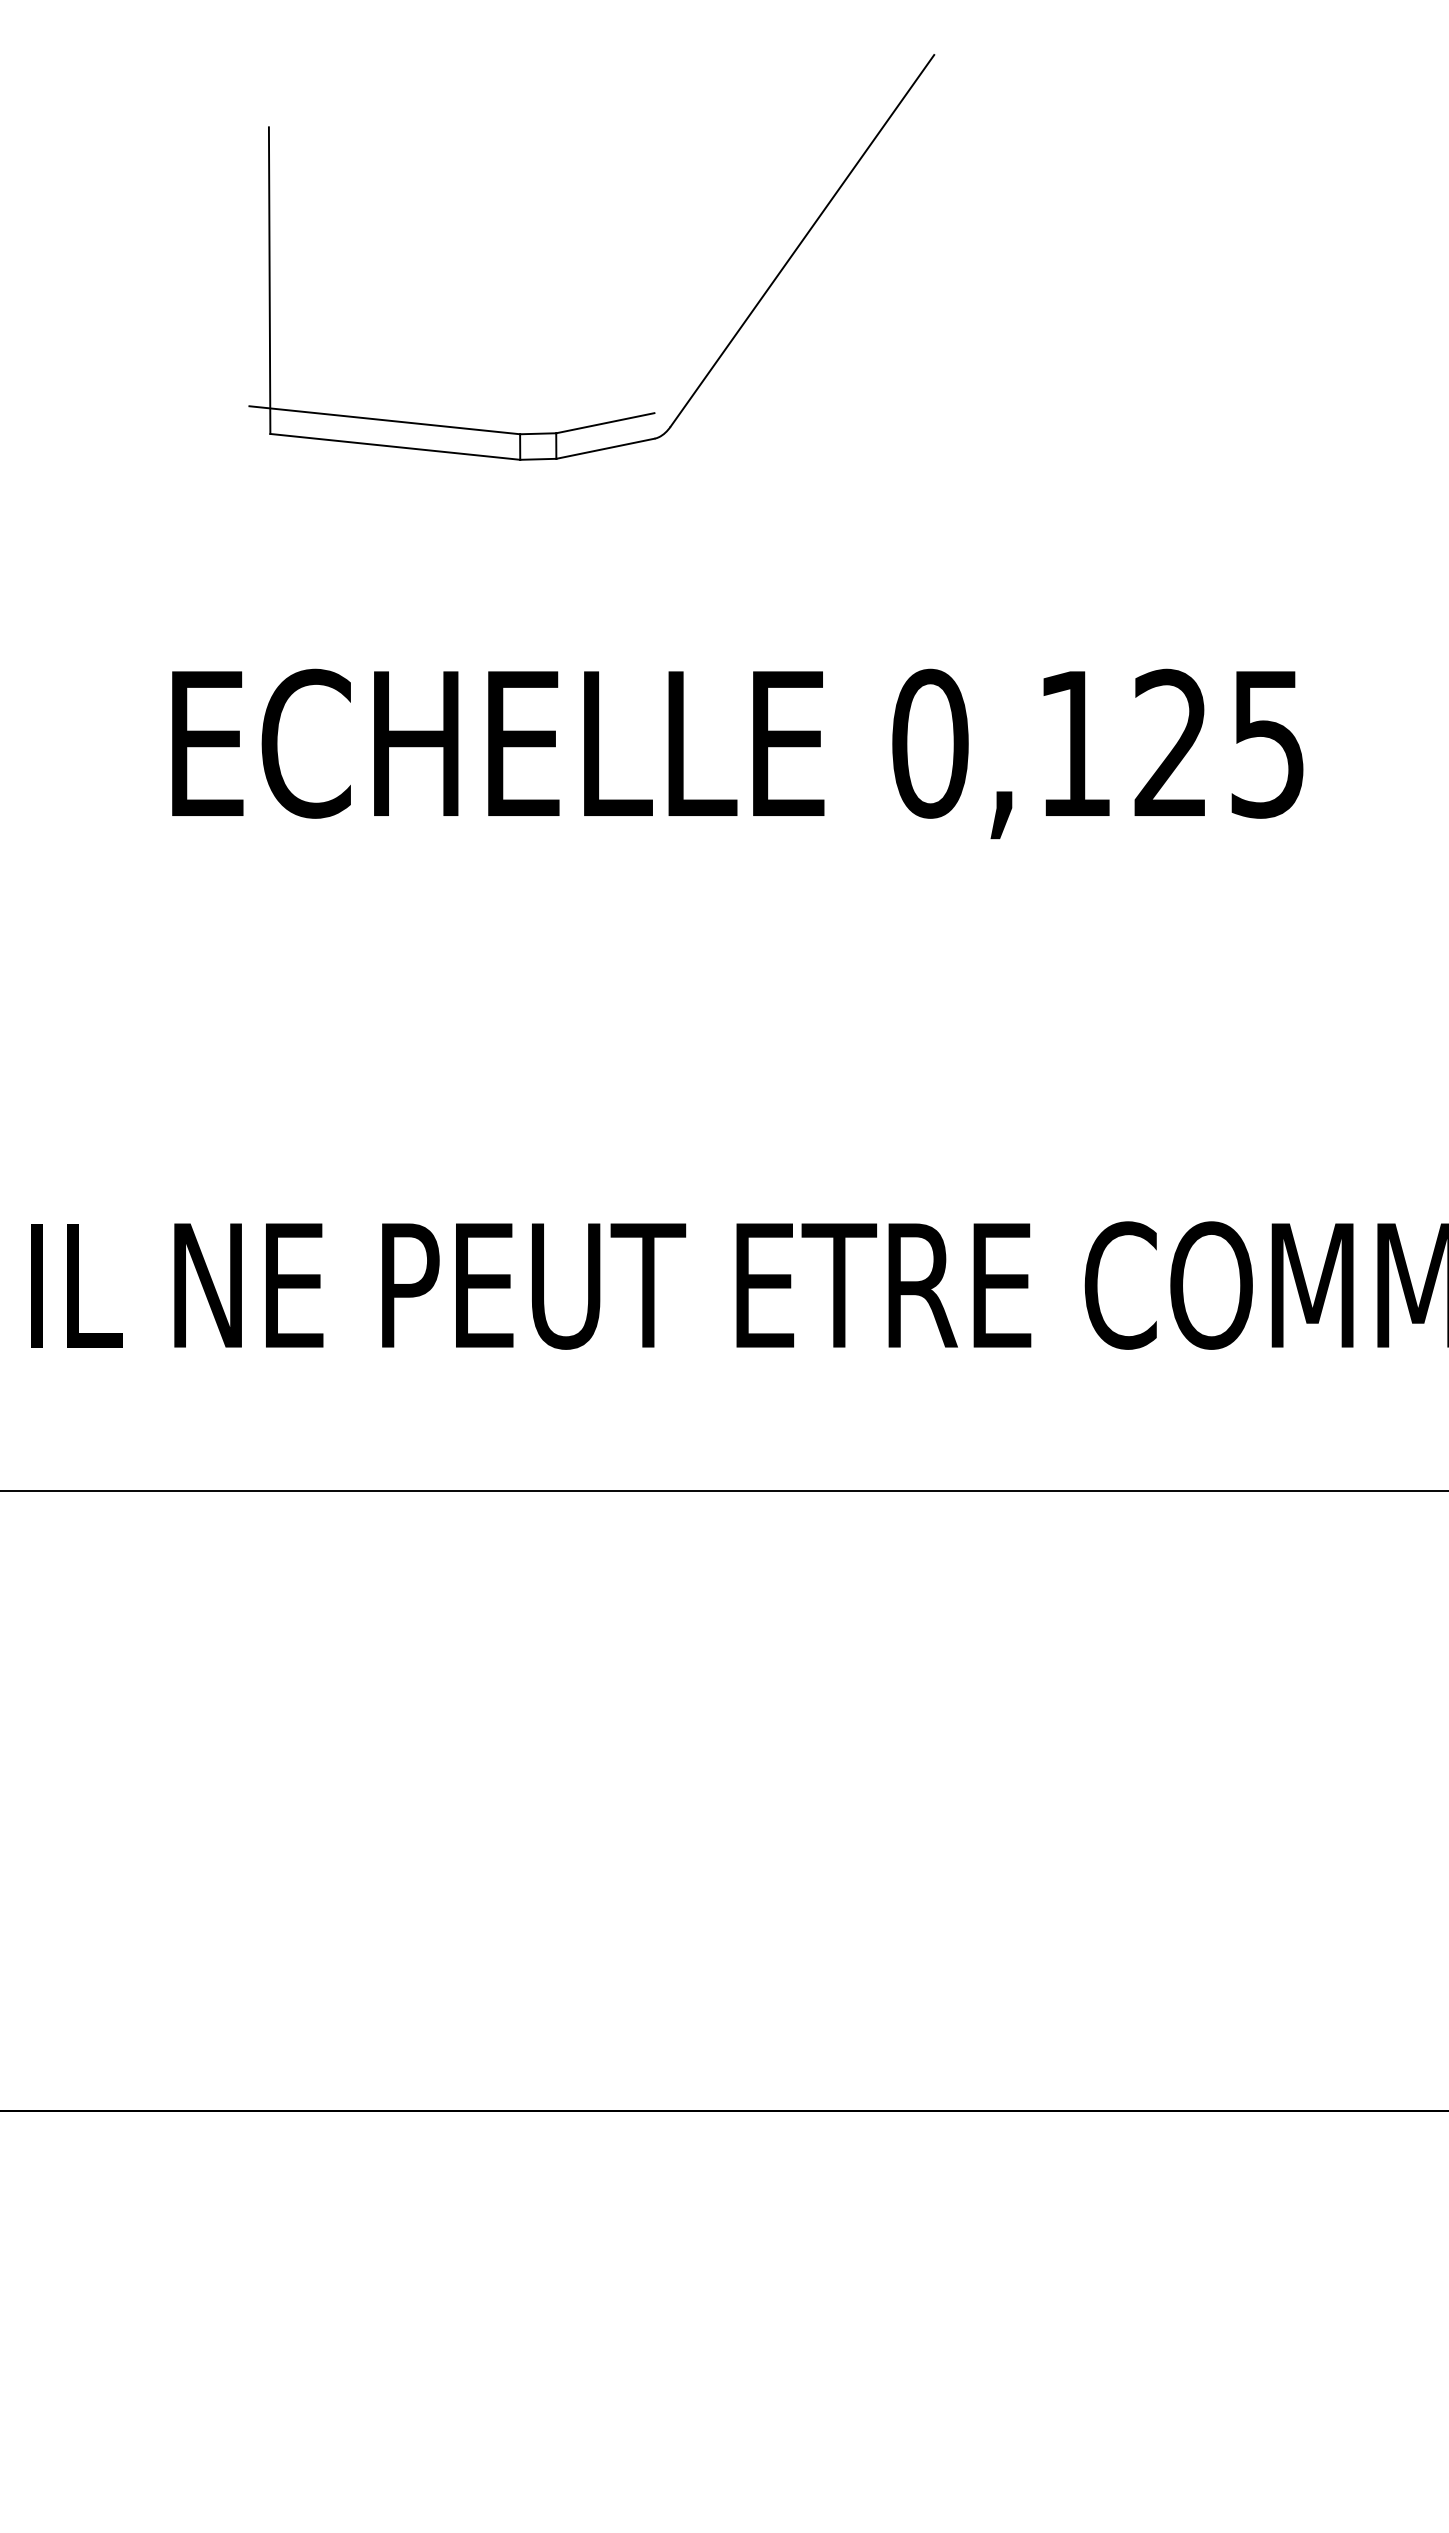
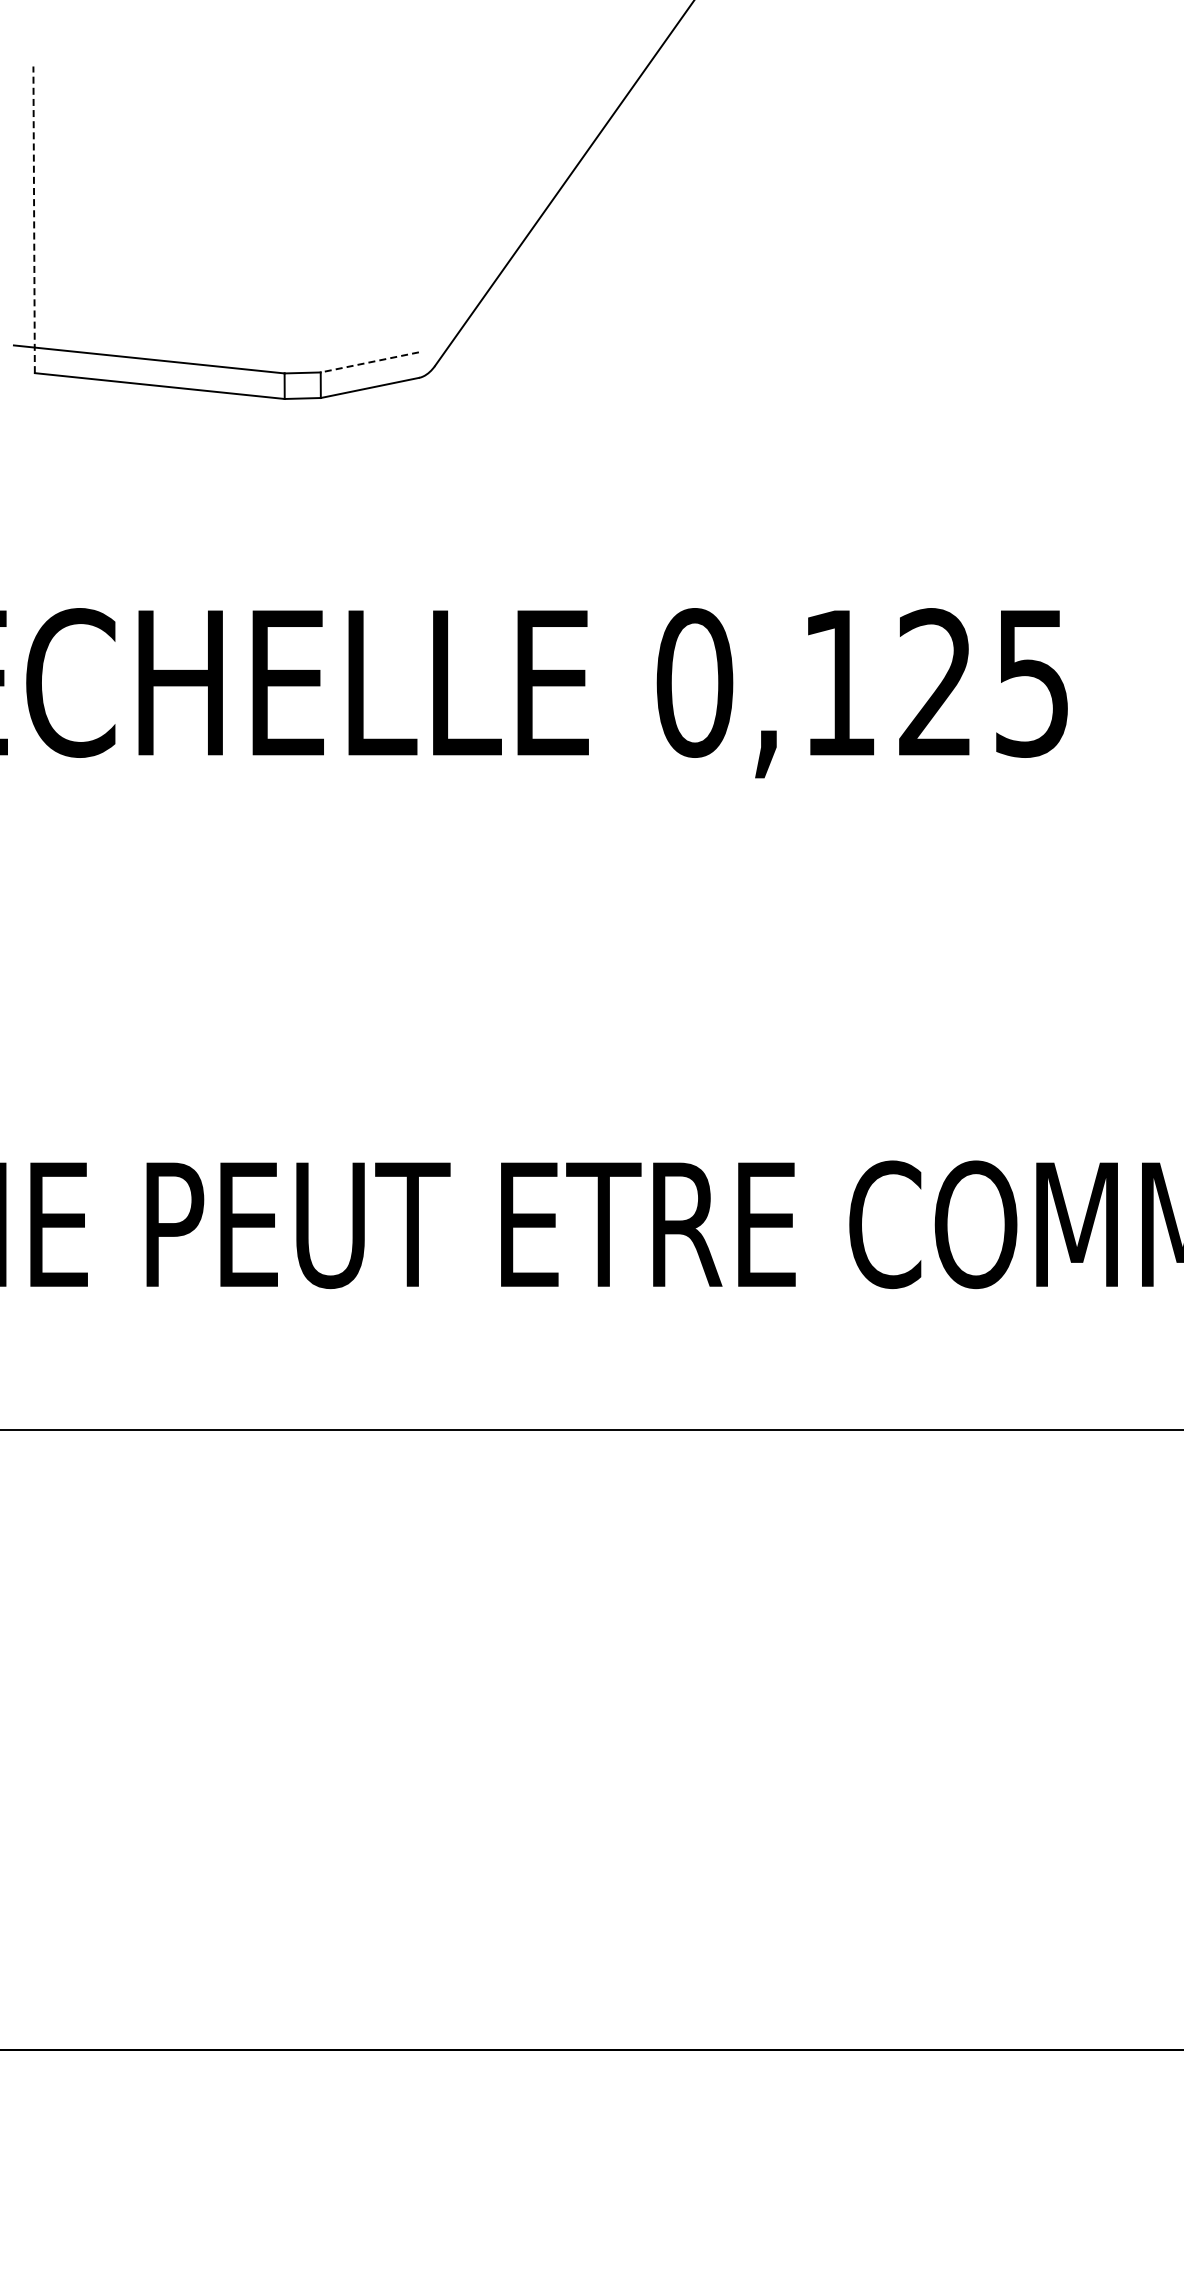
line: (269, 280) -> (33, 219), solid -> dashed
line: (604, 423) -> (368, 362), solid -> dashed

